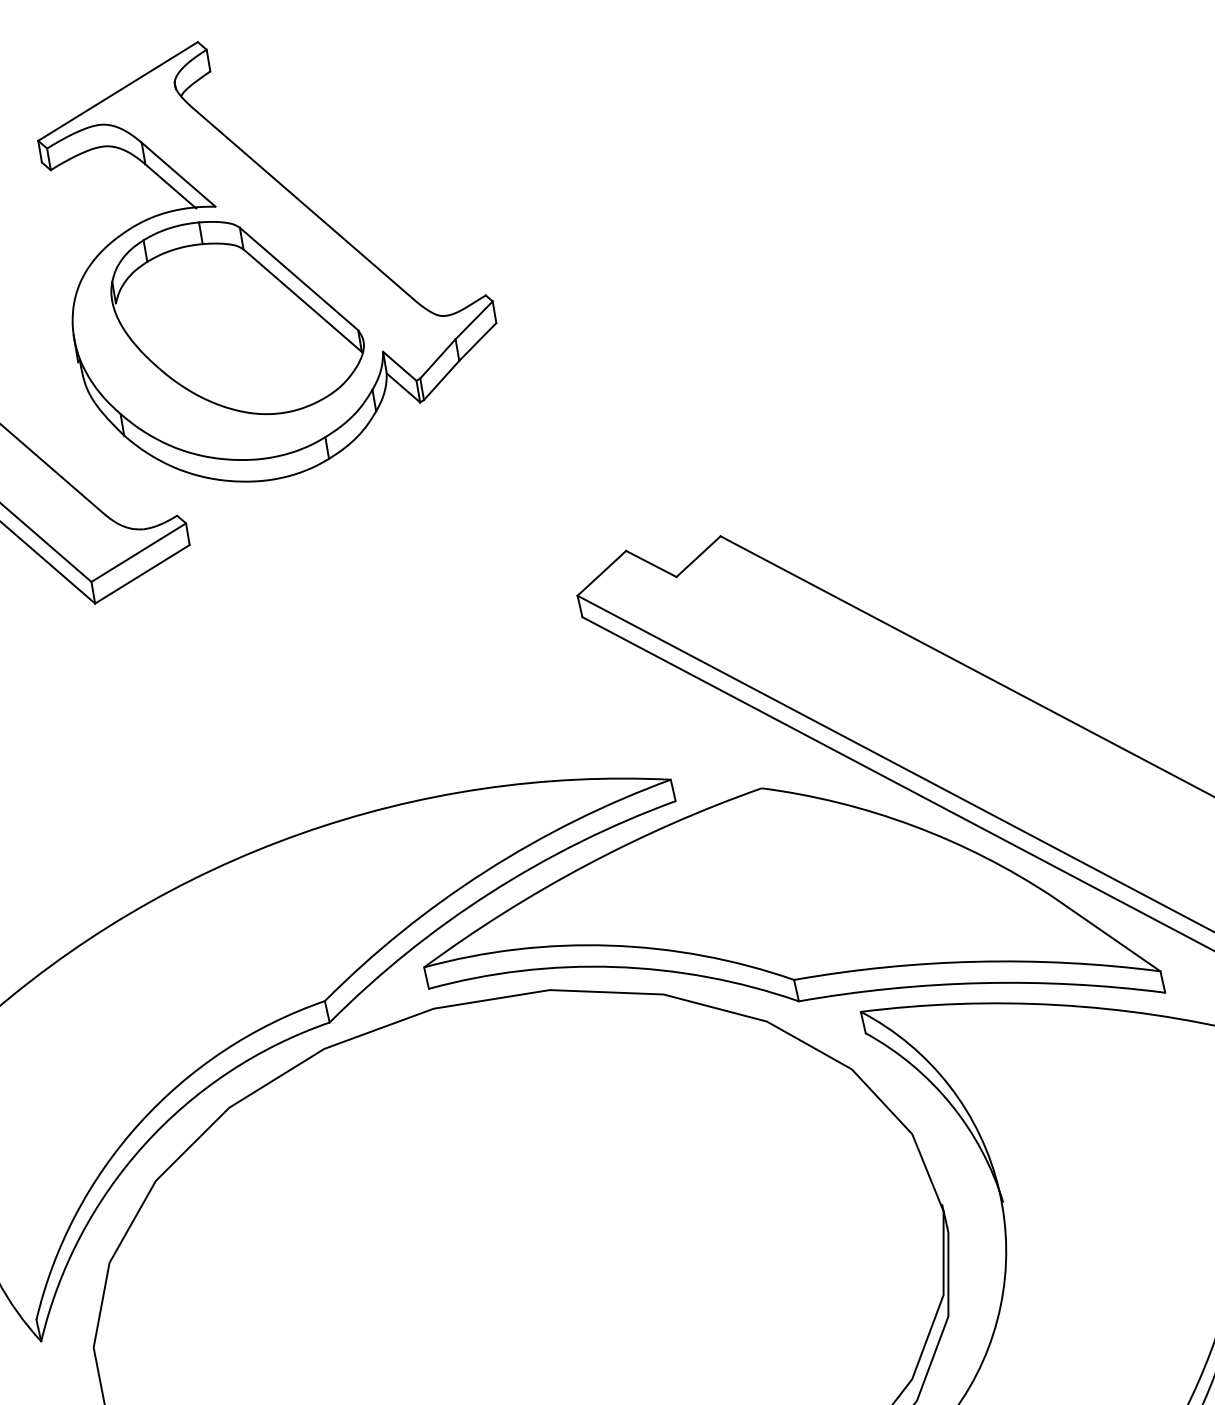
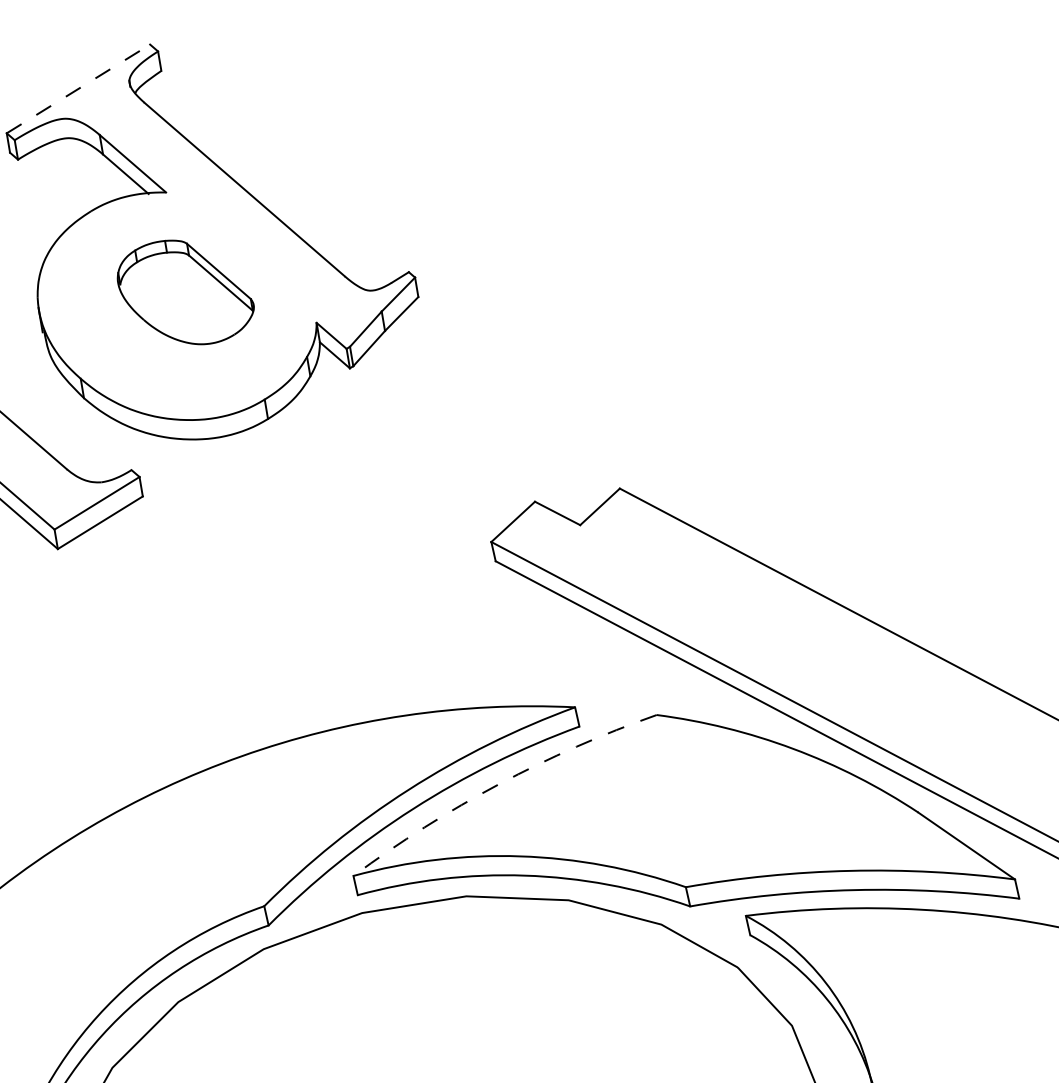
line: (118, 91) -> (78, 88), solid -> dashed
part: (237, 317) -> (185, 292), size x0.6
arc: (586, 865) -> (499, 784), solid -> dashed

